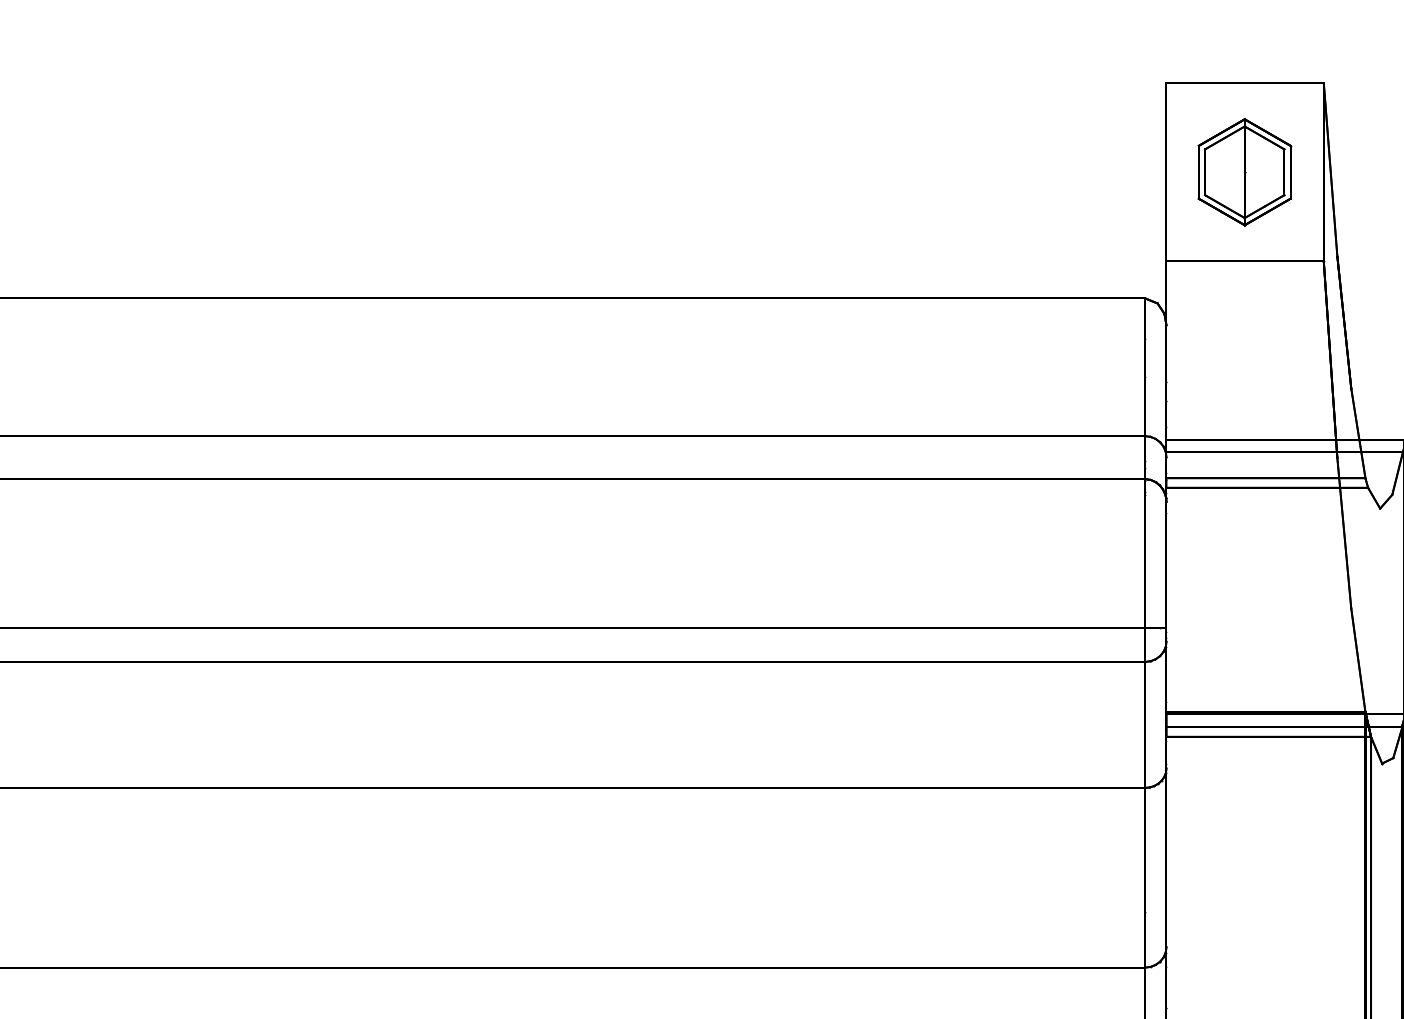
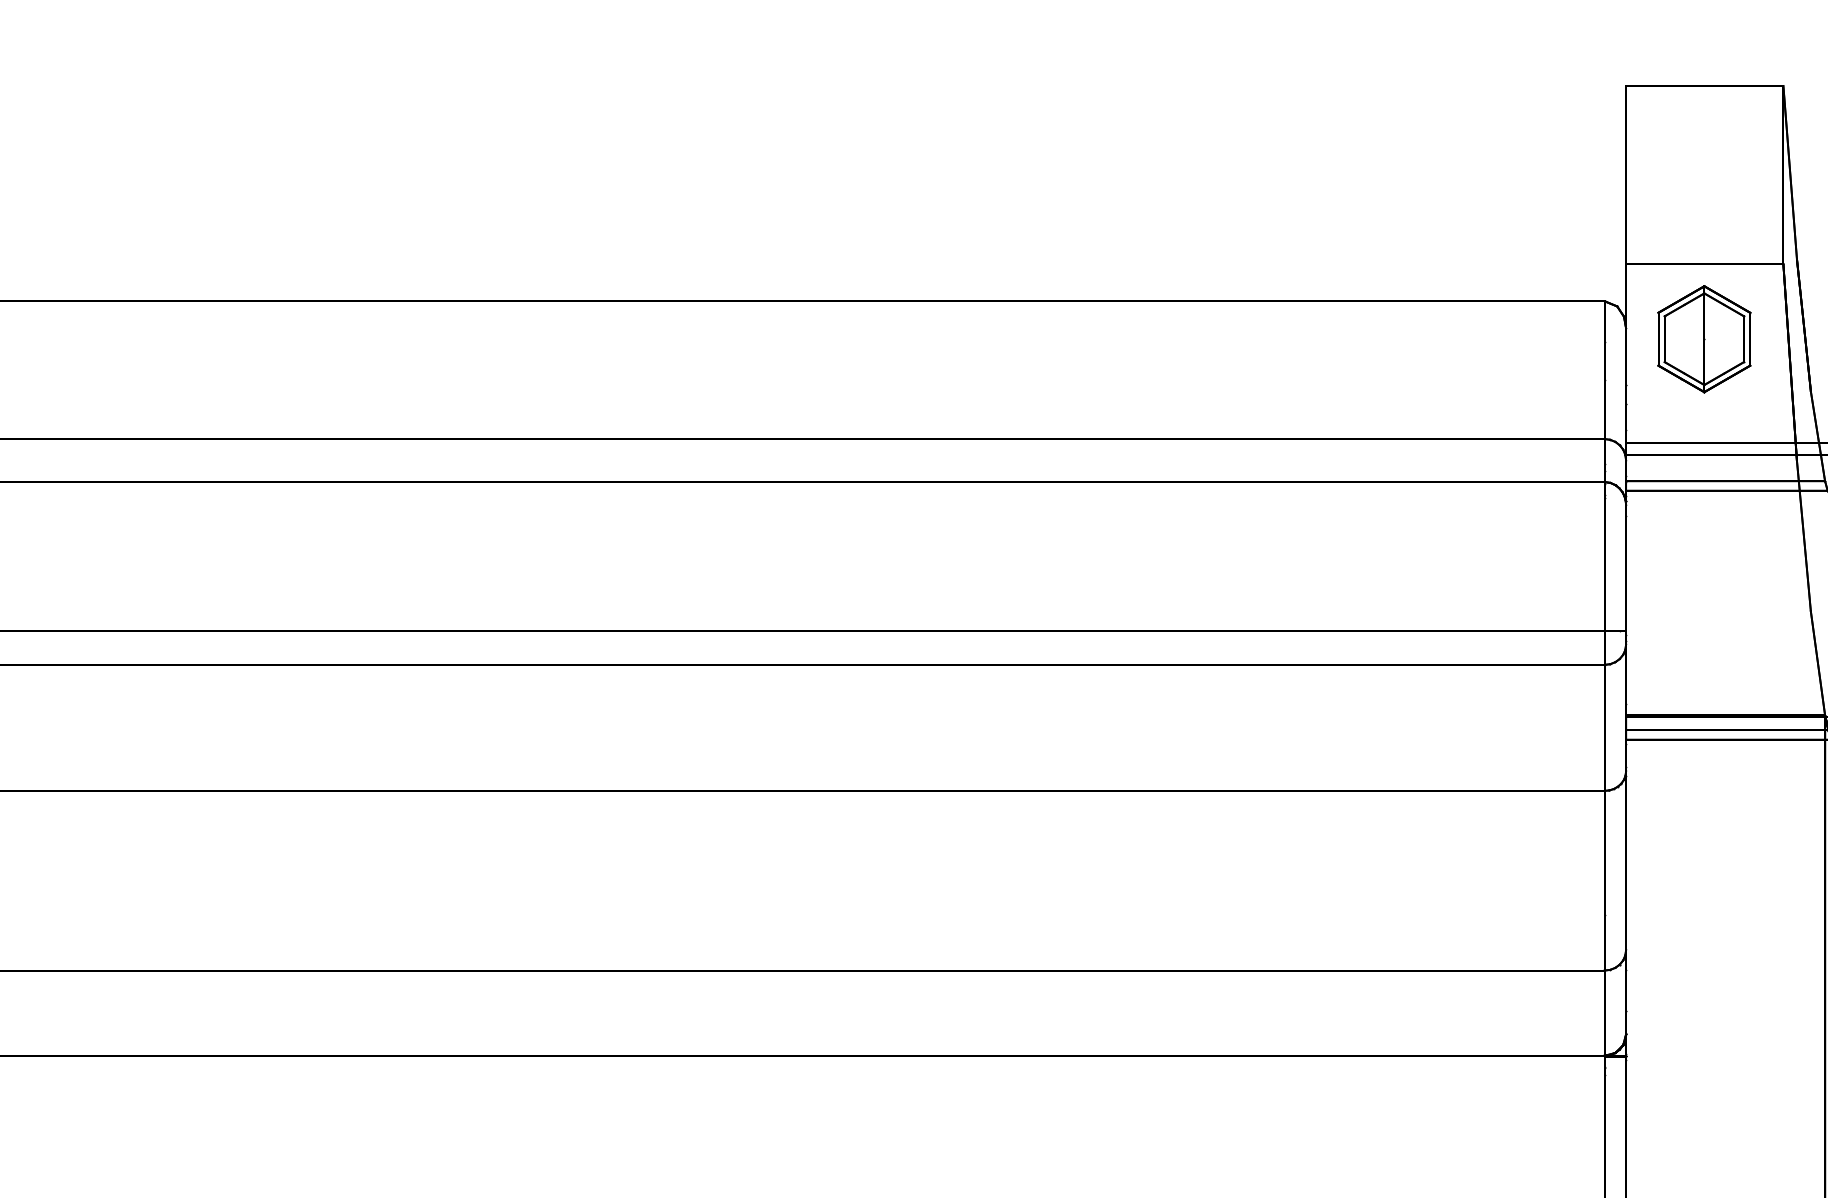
part: (1244, 172) -> (1704, 339), moved

